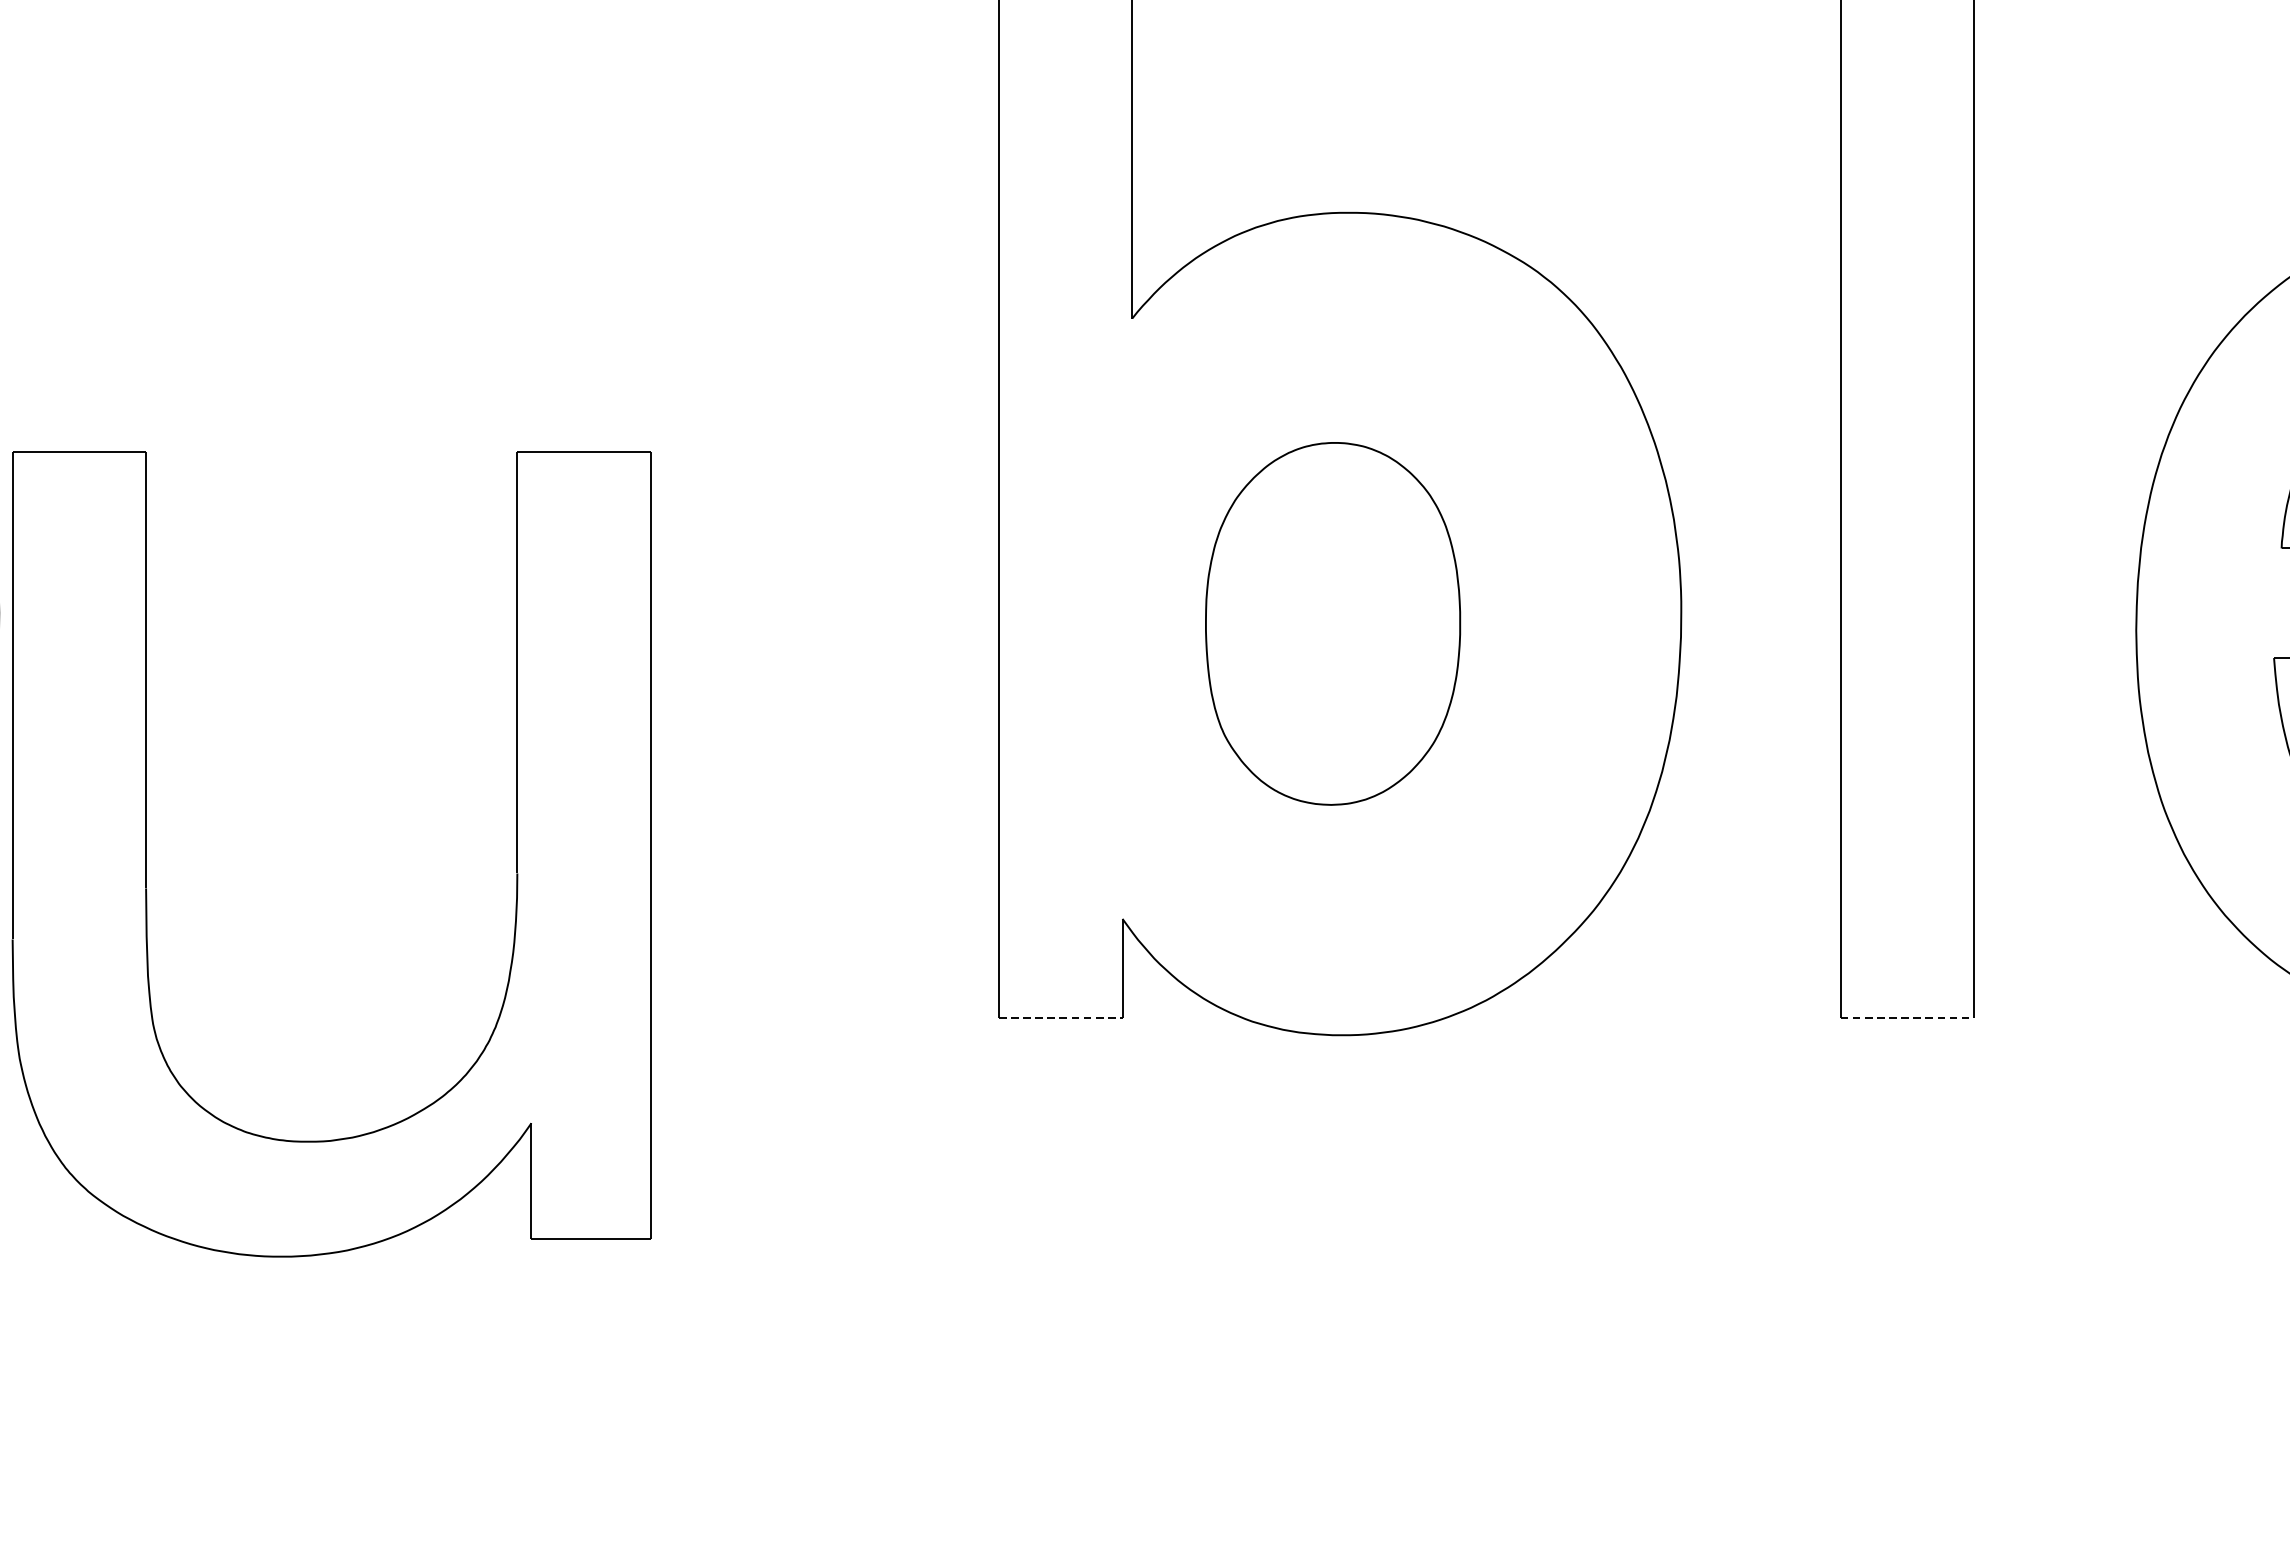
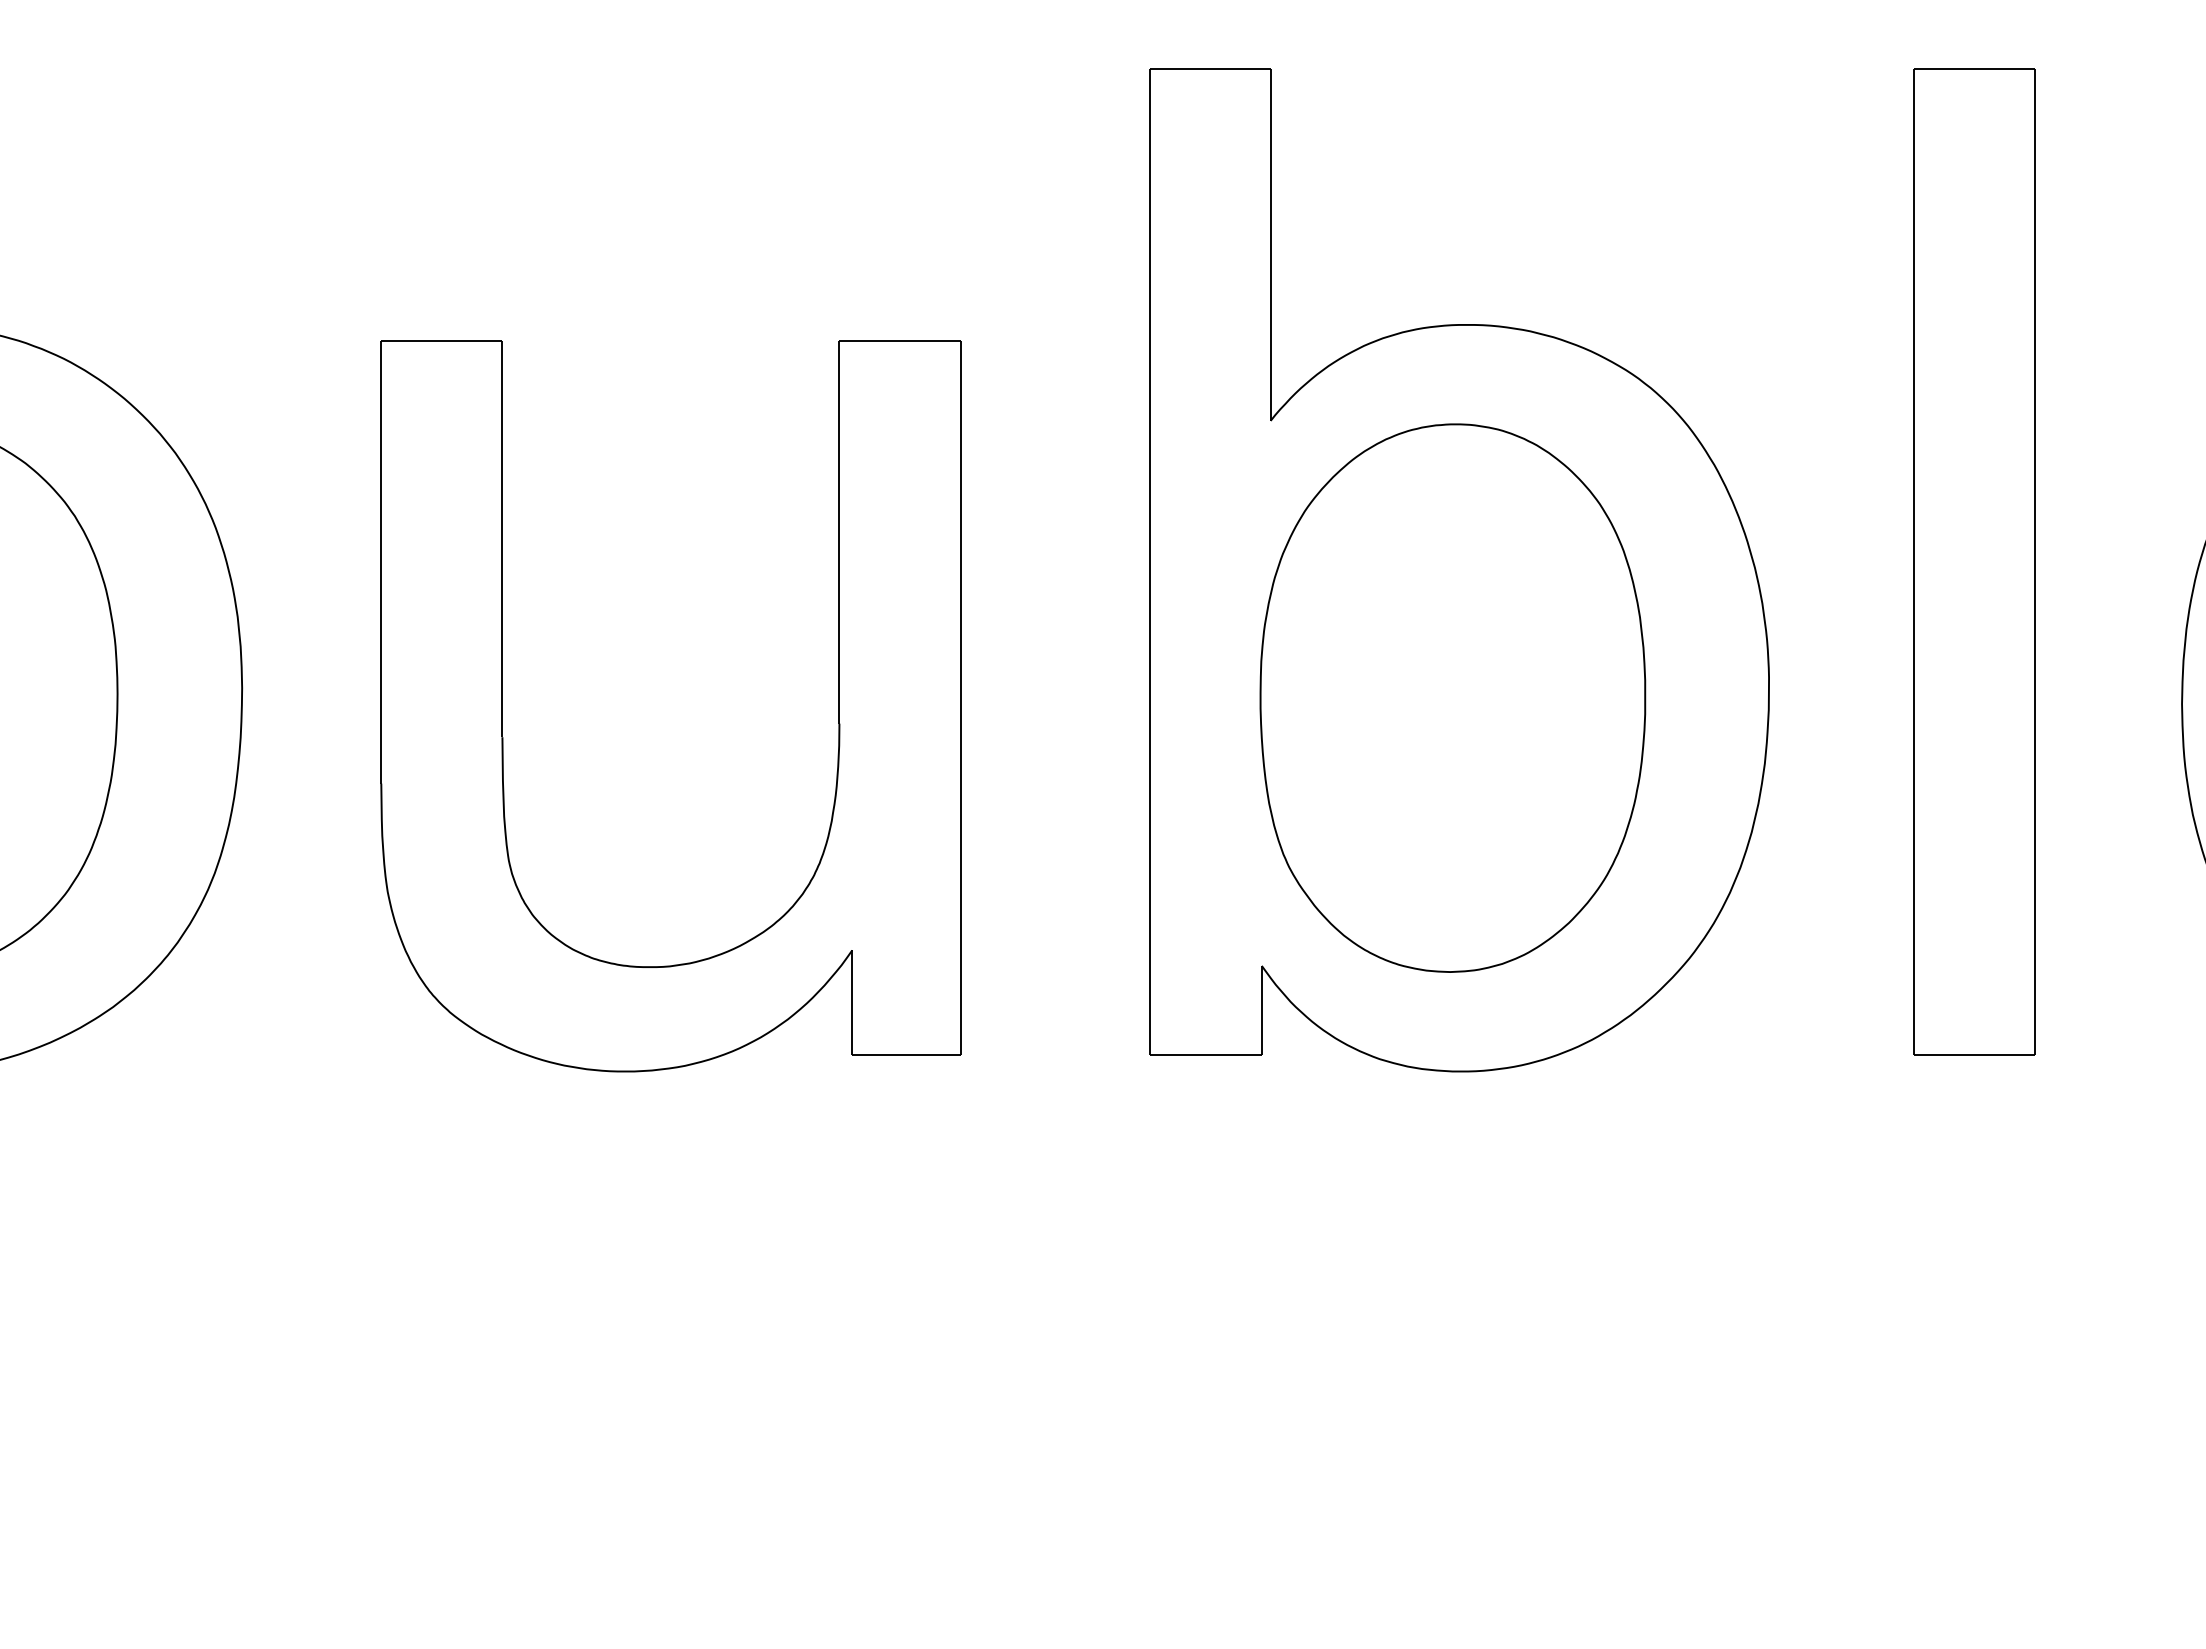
part: (1332, 623) -> (1452, 697), size x1.67
part: (146, 854) -> (502, 706), moved
line: (1061, 1017) -> (1206, 1055), dashed -> solid
line: (1907, 1017) -> (1974, 1055), dashed -> solid

